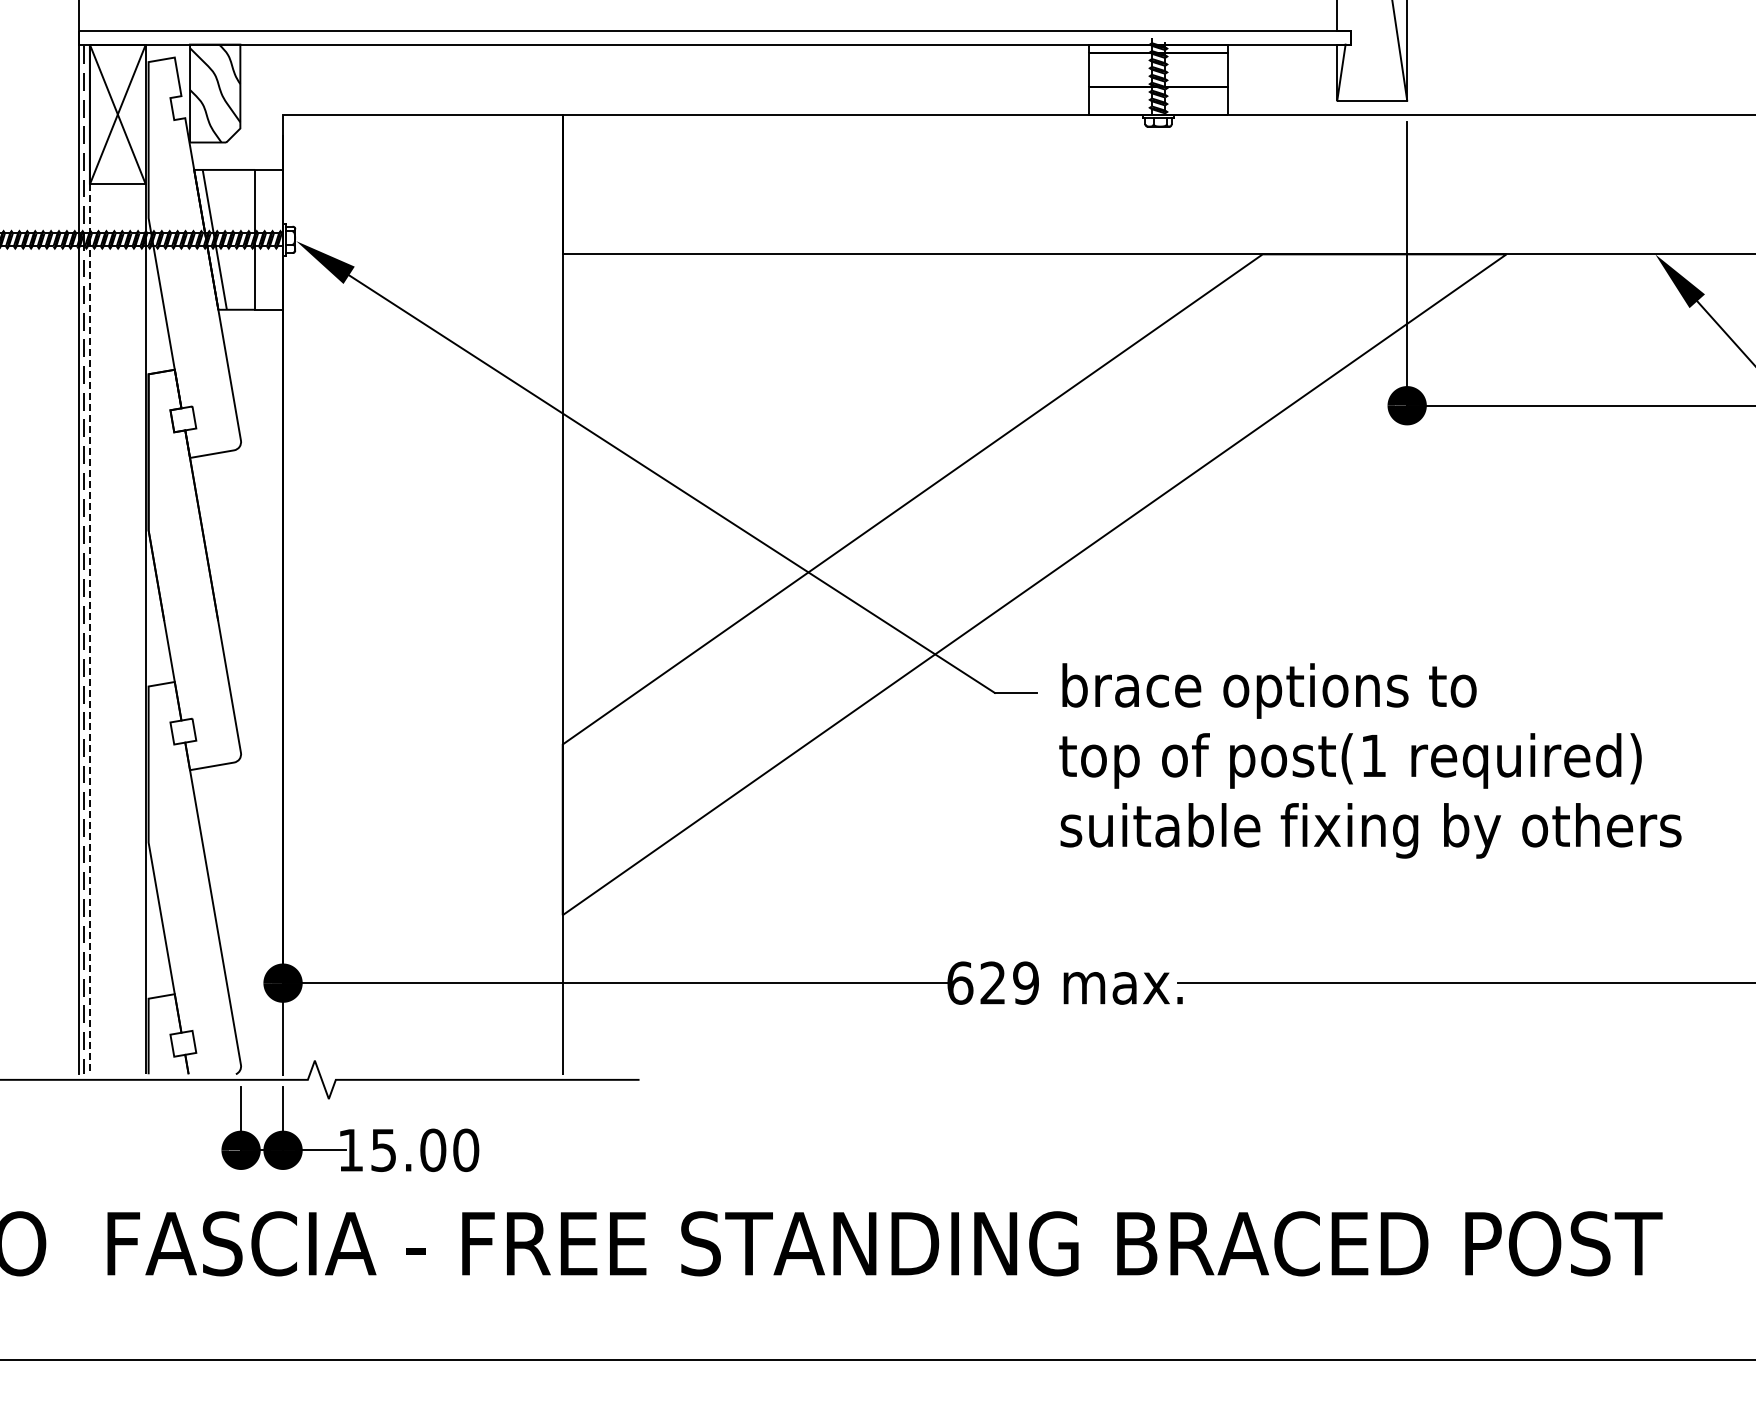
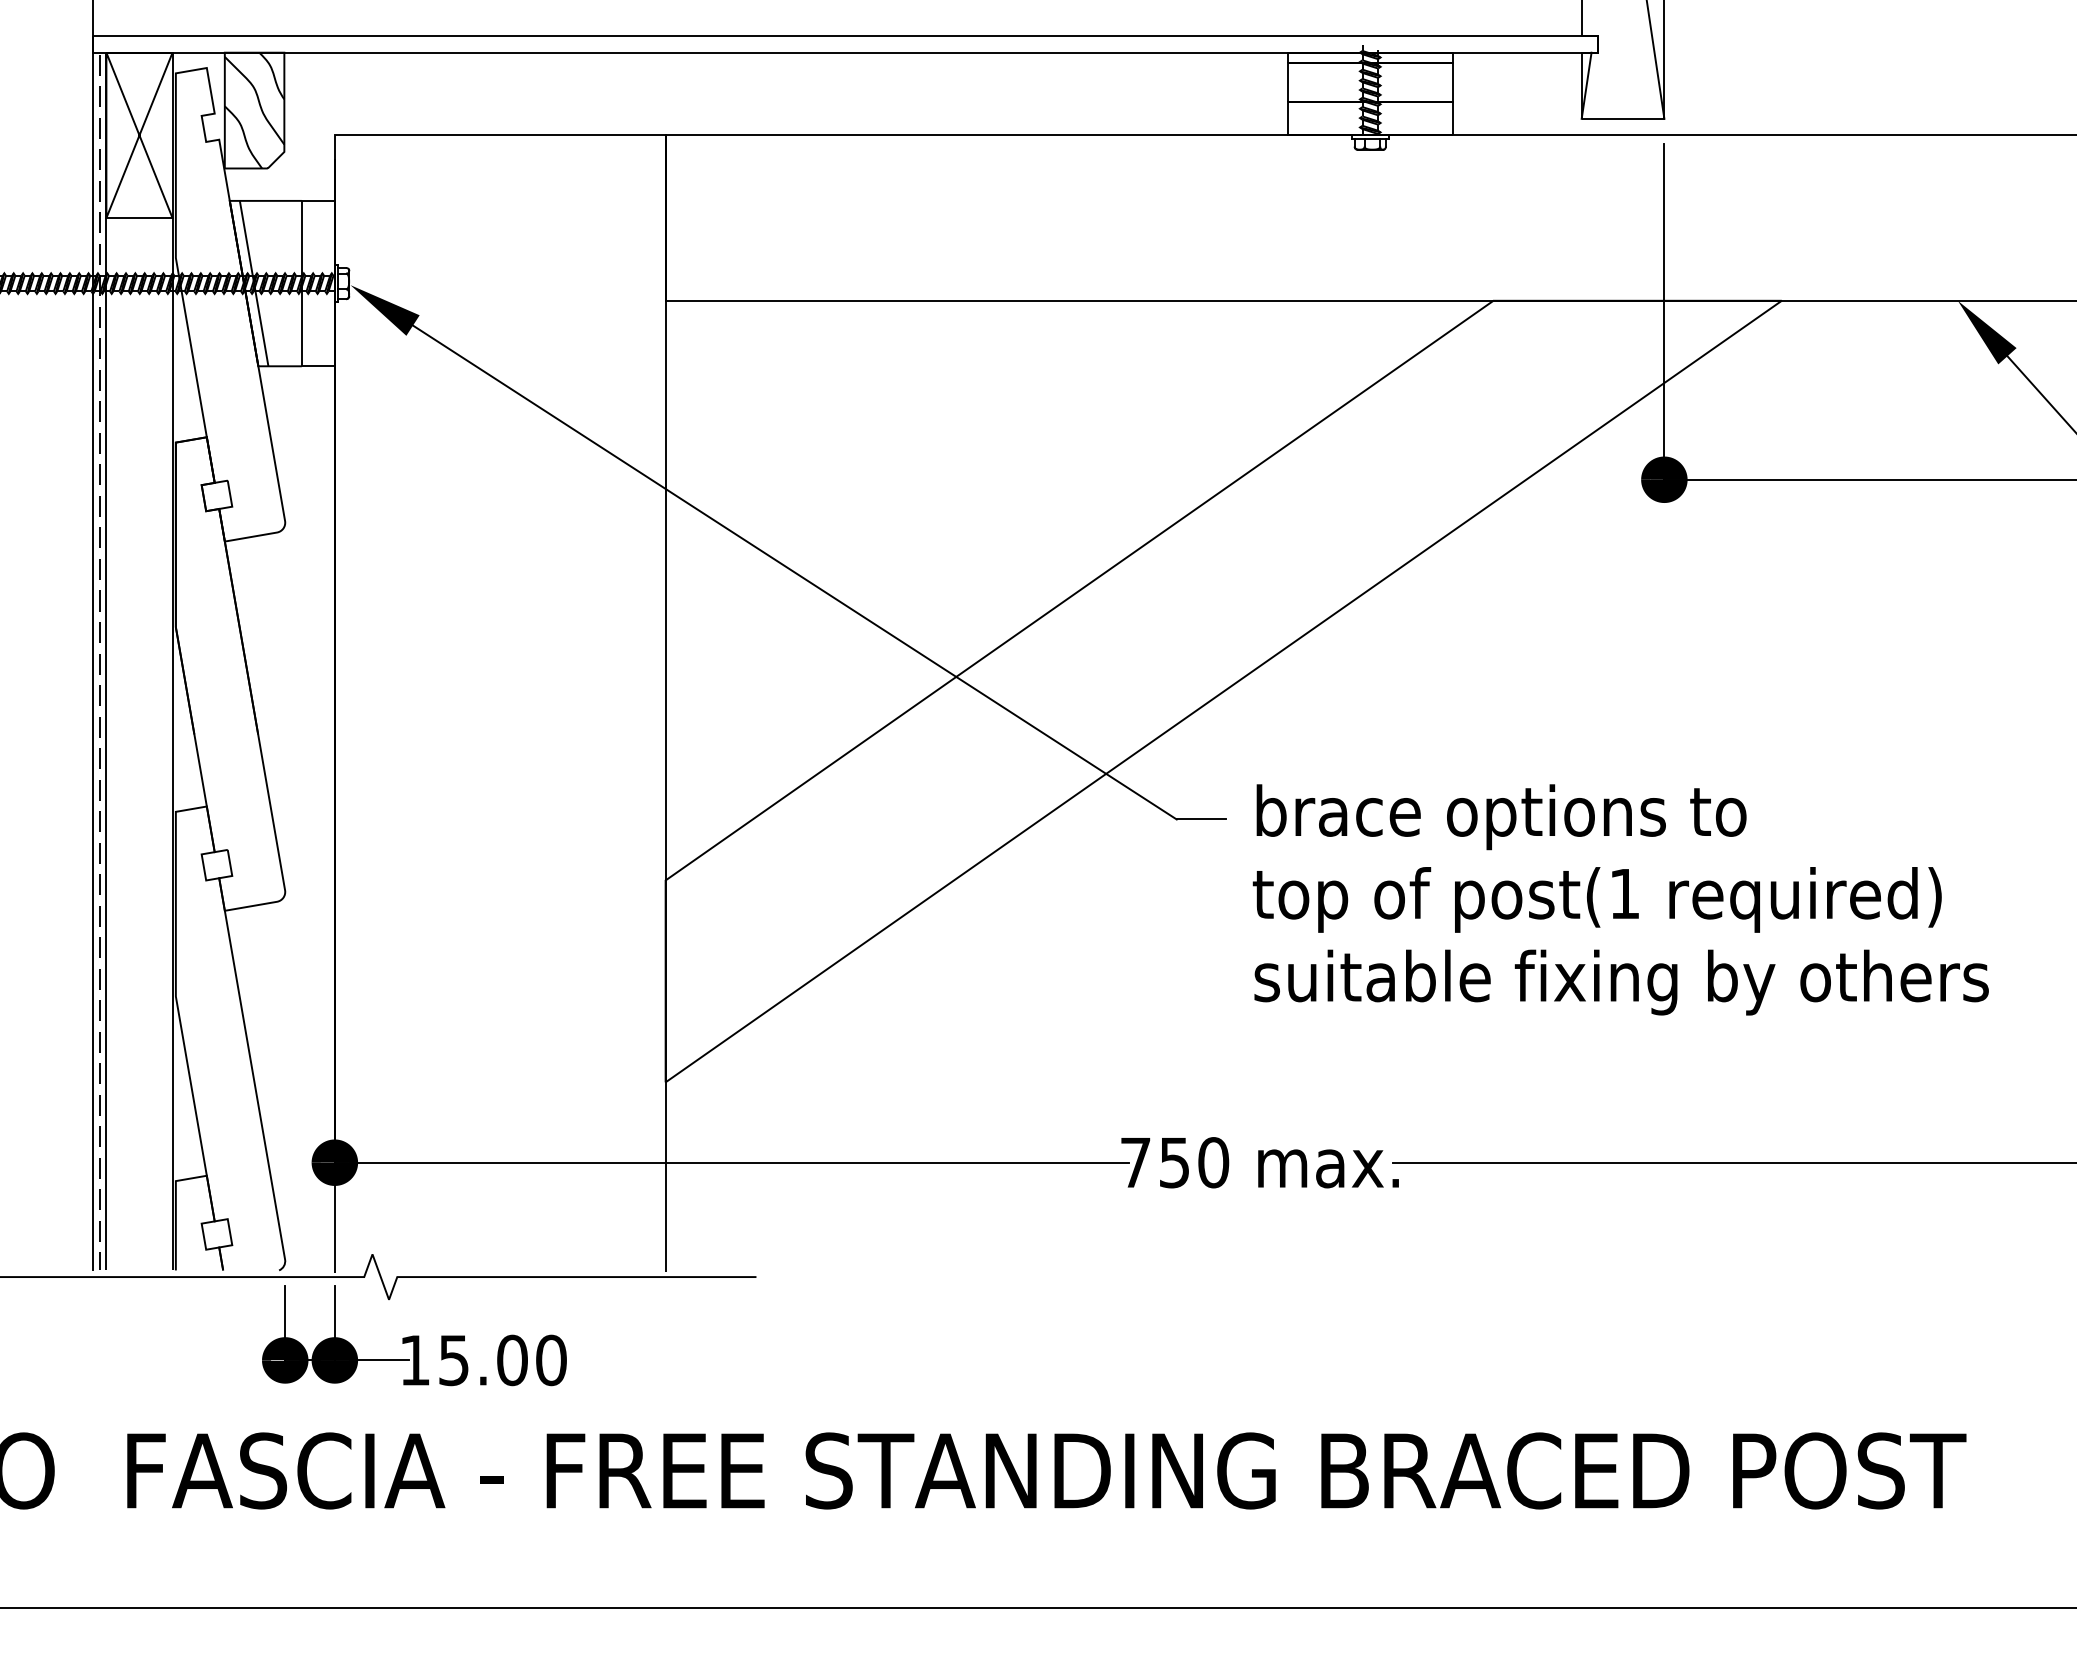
line: (89, 629) -> (105, 744), dashed -> solid
text: (993, 982) -> (1175, 1161), 629 -> 750

